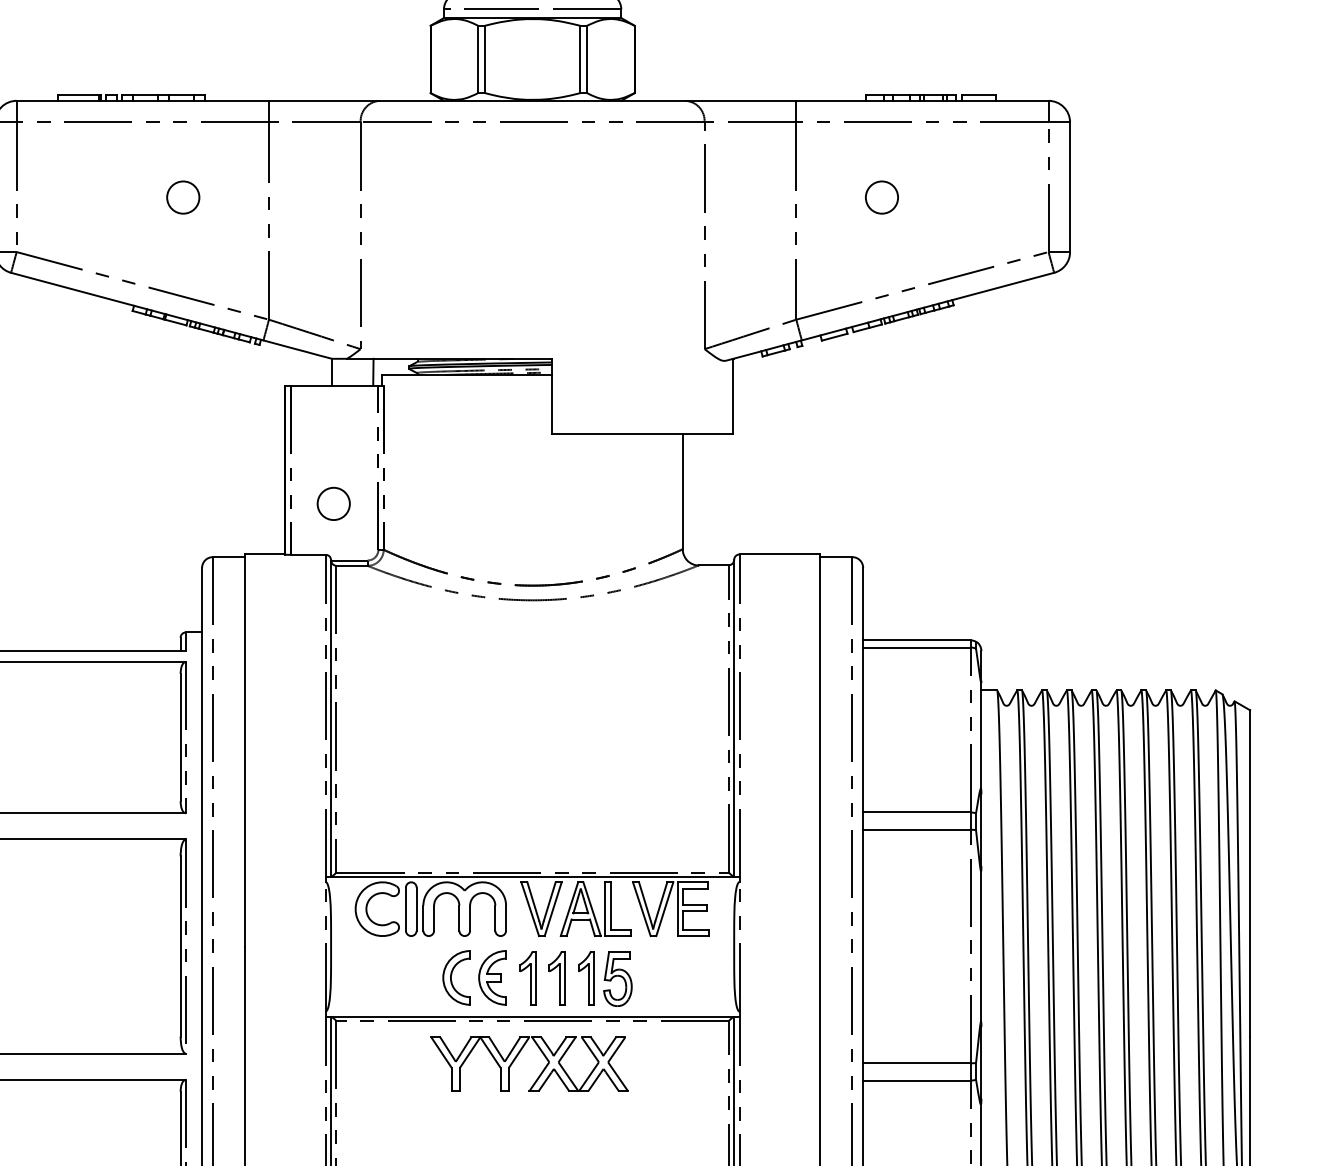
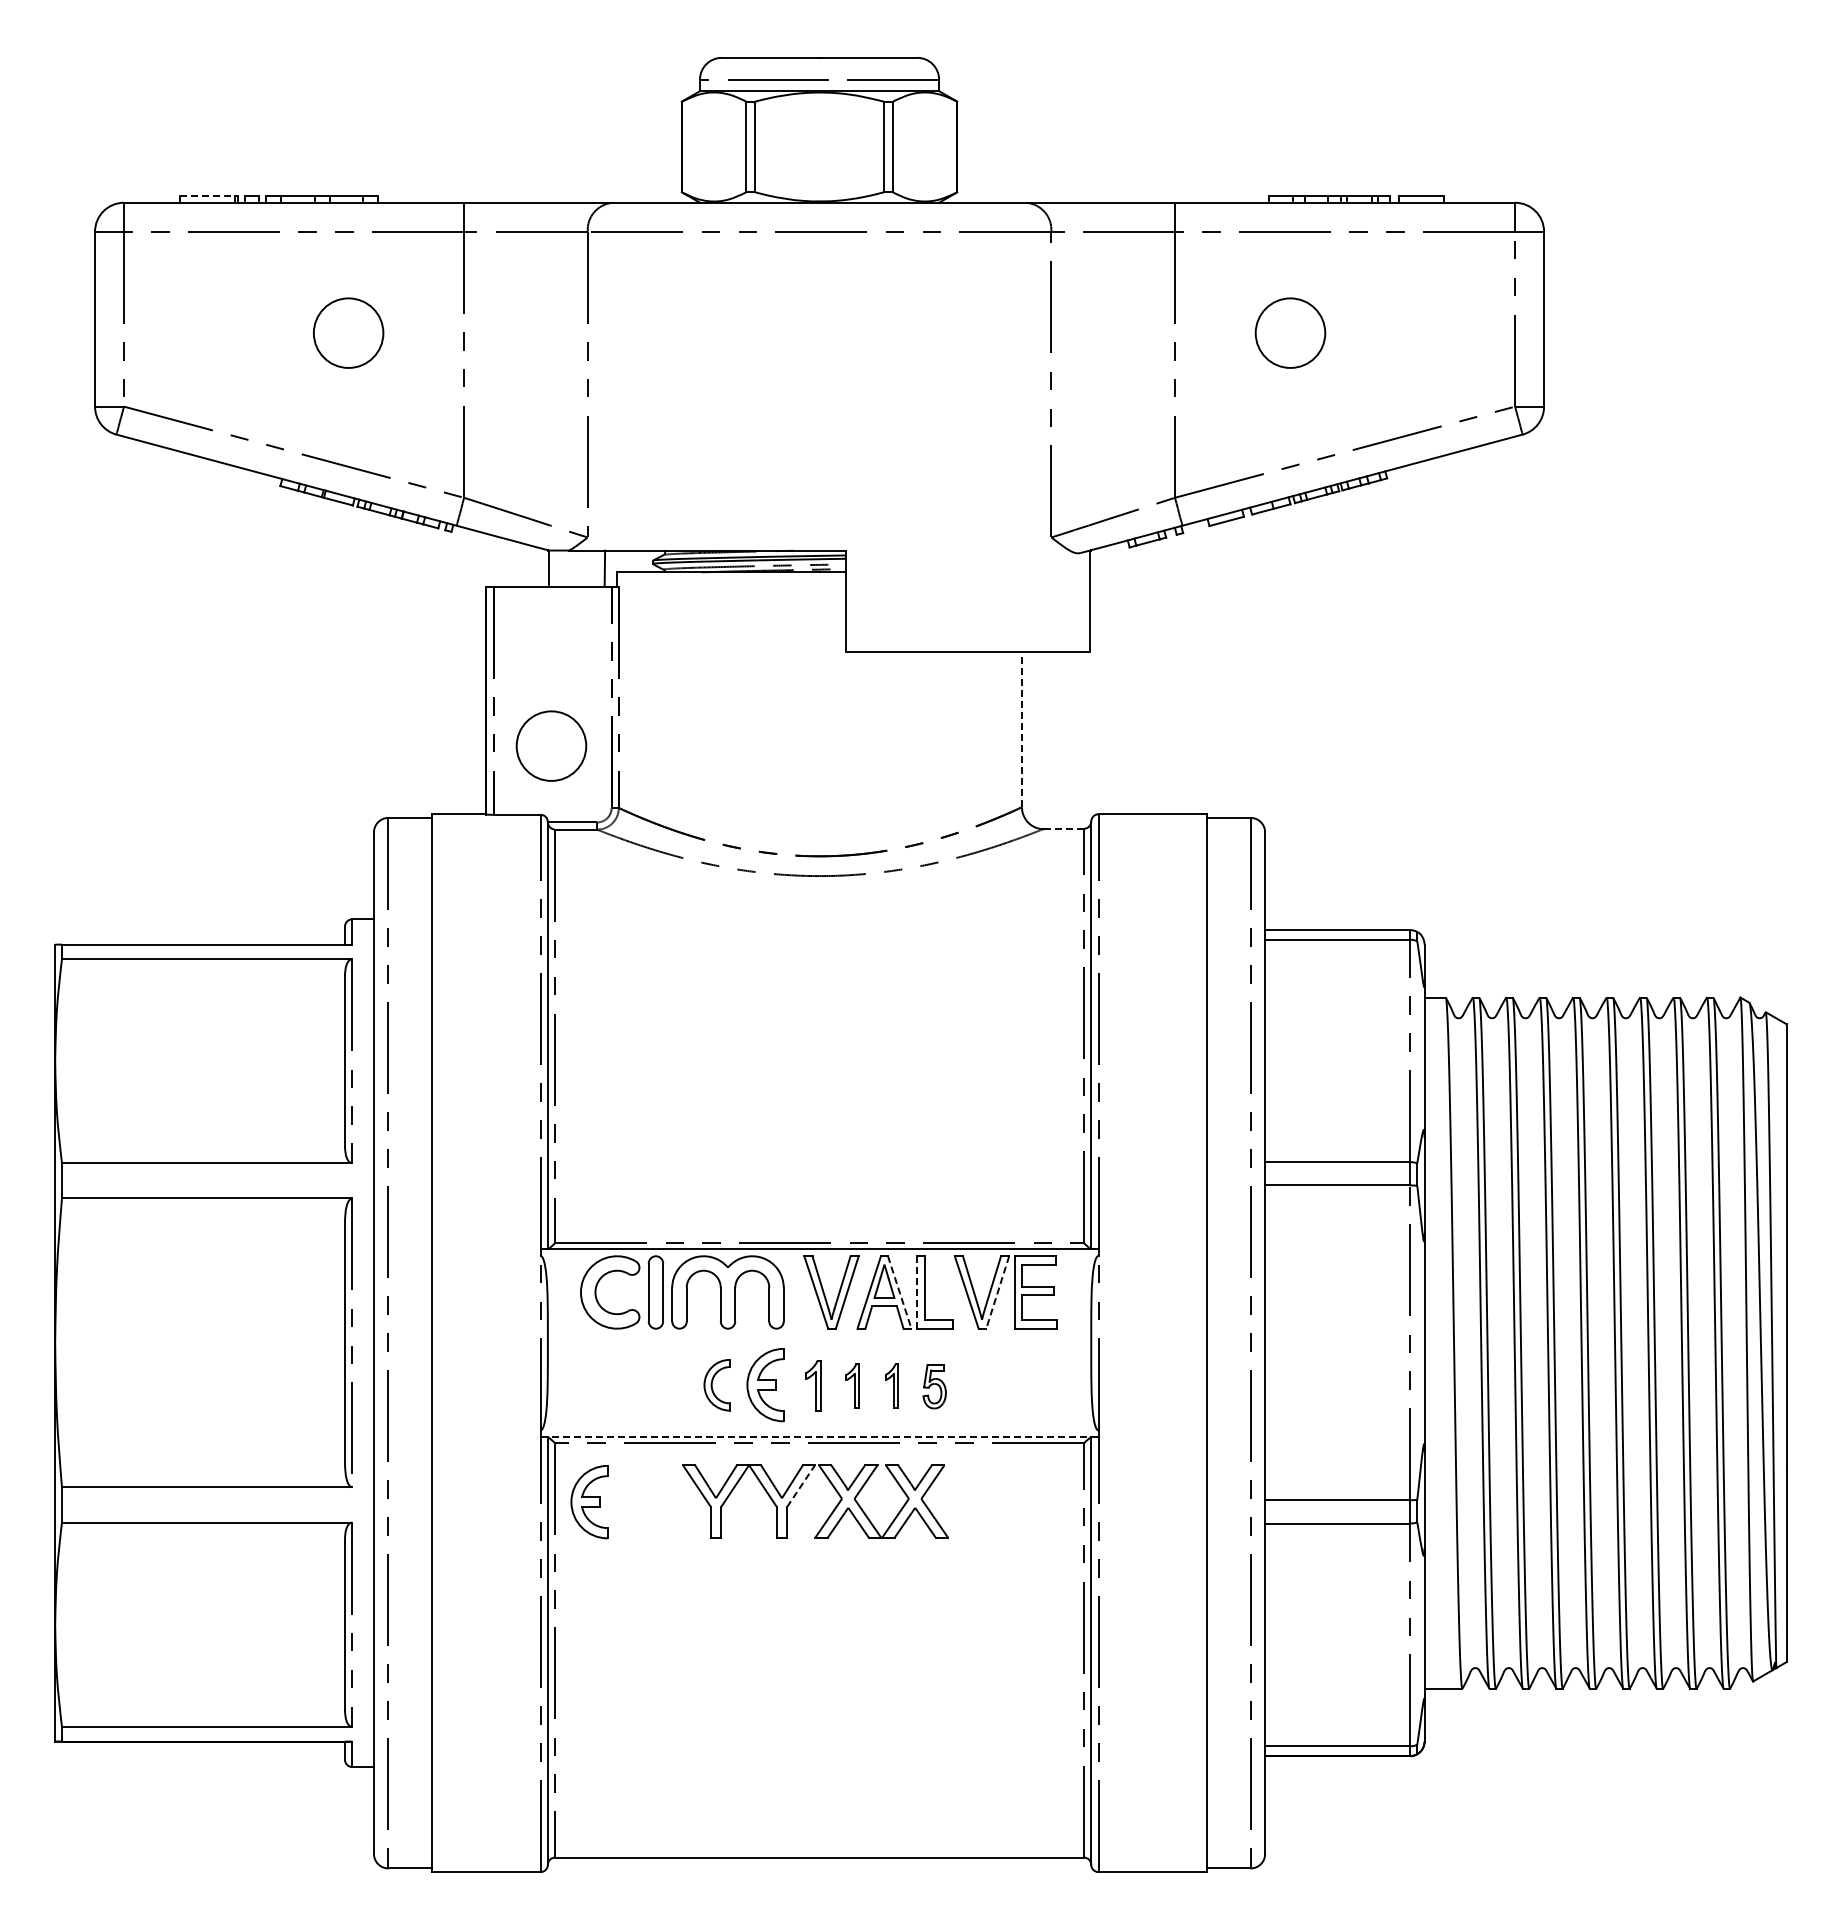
line: (78, 95) -> (207, 195), solid -> dashed
circle: (183, 197) -> (348, 332), size x1.6
circle: (881, 197) -> (1290, 332), size x1.6
line: (683, 491) -> (1022, 729), solid -> dashed
circle: (333, 503) -> (551, 745), size x1.6
line: (713, 565) -> (1063, 828), solid -> dashed
line: (605, 908) -> (917, 1291), solid -> dashed
line: (591, 909) -> (899, 1292), solid -> dashed
line: (664, 909) -> (997, 1292), solid -> dashed
part: (456, 978) -> (716, 1385), size x0.7
part: (528, 978) -> (813, 1385), size x0.7
part: (557, 978) -> (852, 1385), size x0.6
part: (586, 978) -> (891, 1385), size x0.6
part: (617, 978) -> (934, 1386), size x0.6
line: (532, 1016) -> (819, 1437), solid -> dashed
line: (519, 1052) -> (801, 1485), solid -> dashed
part: (361, 1064) -> (589, 1502), added

